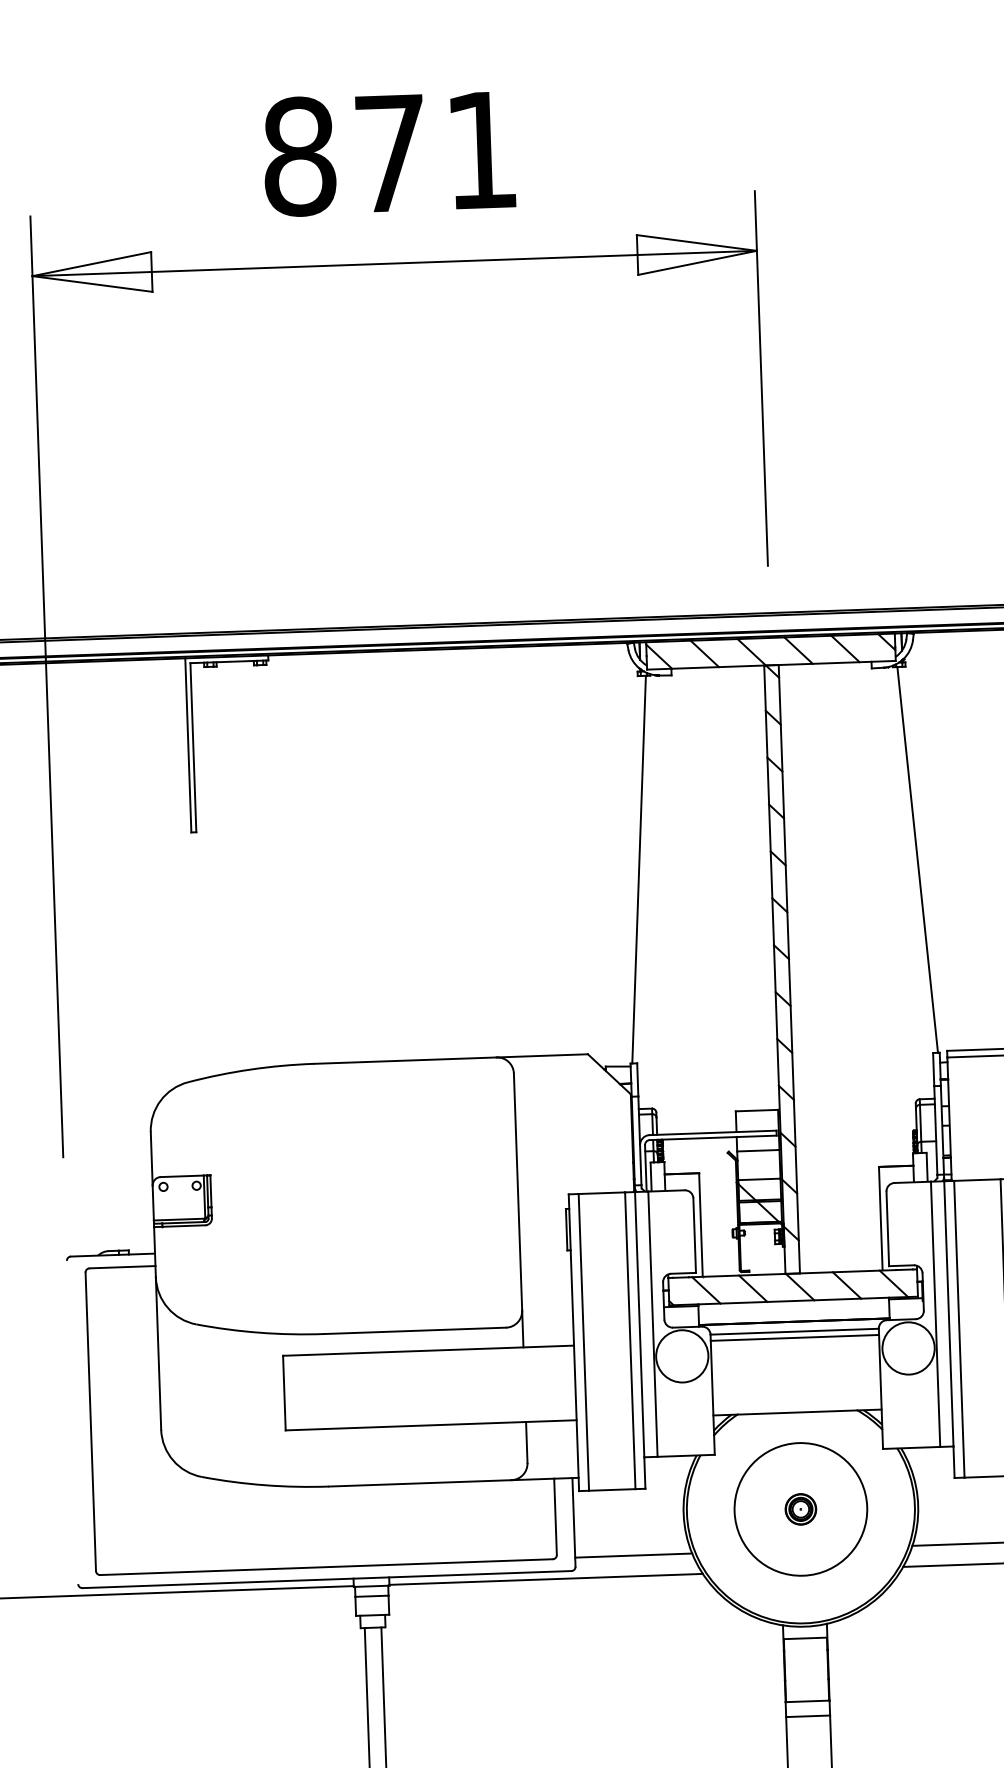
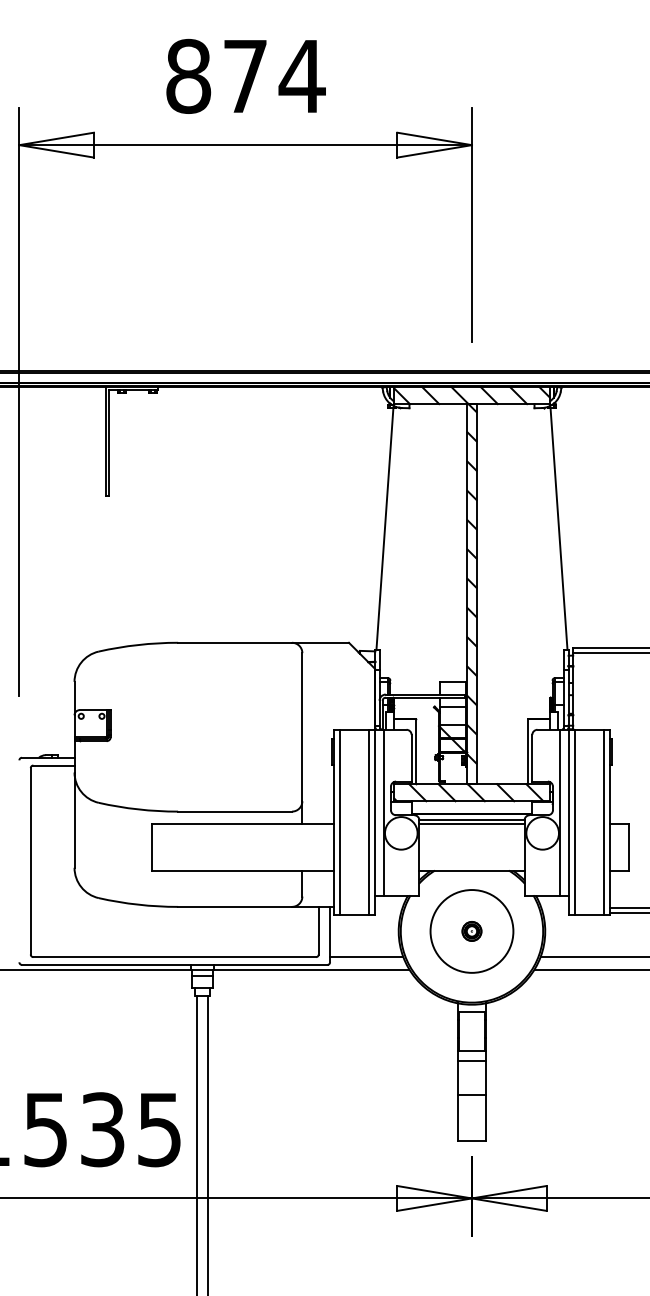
text: (480, 150) -> (301, 76), 871 -> 874

